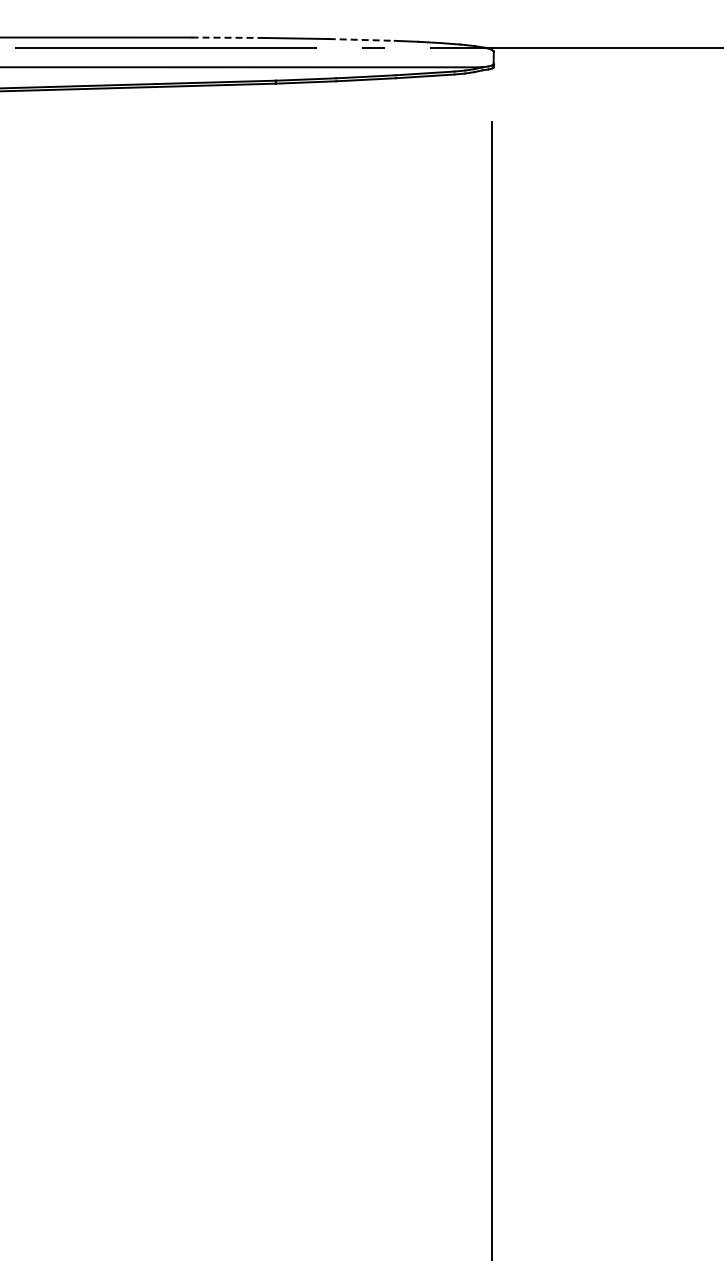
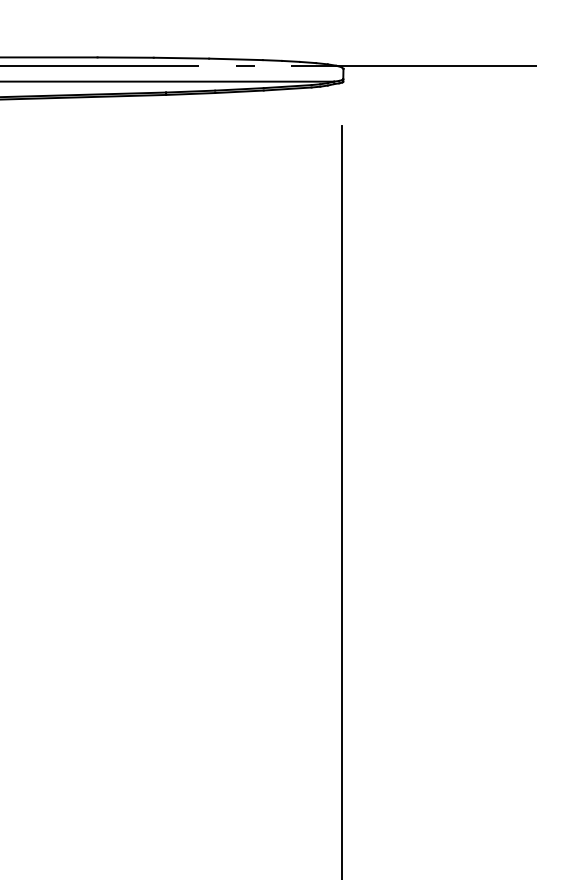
line: (226, 37) -> (126, 57), dashed -> solid
line: (362, 39) -> (236, 59), dashed -> solid

